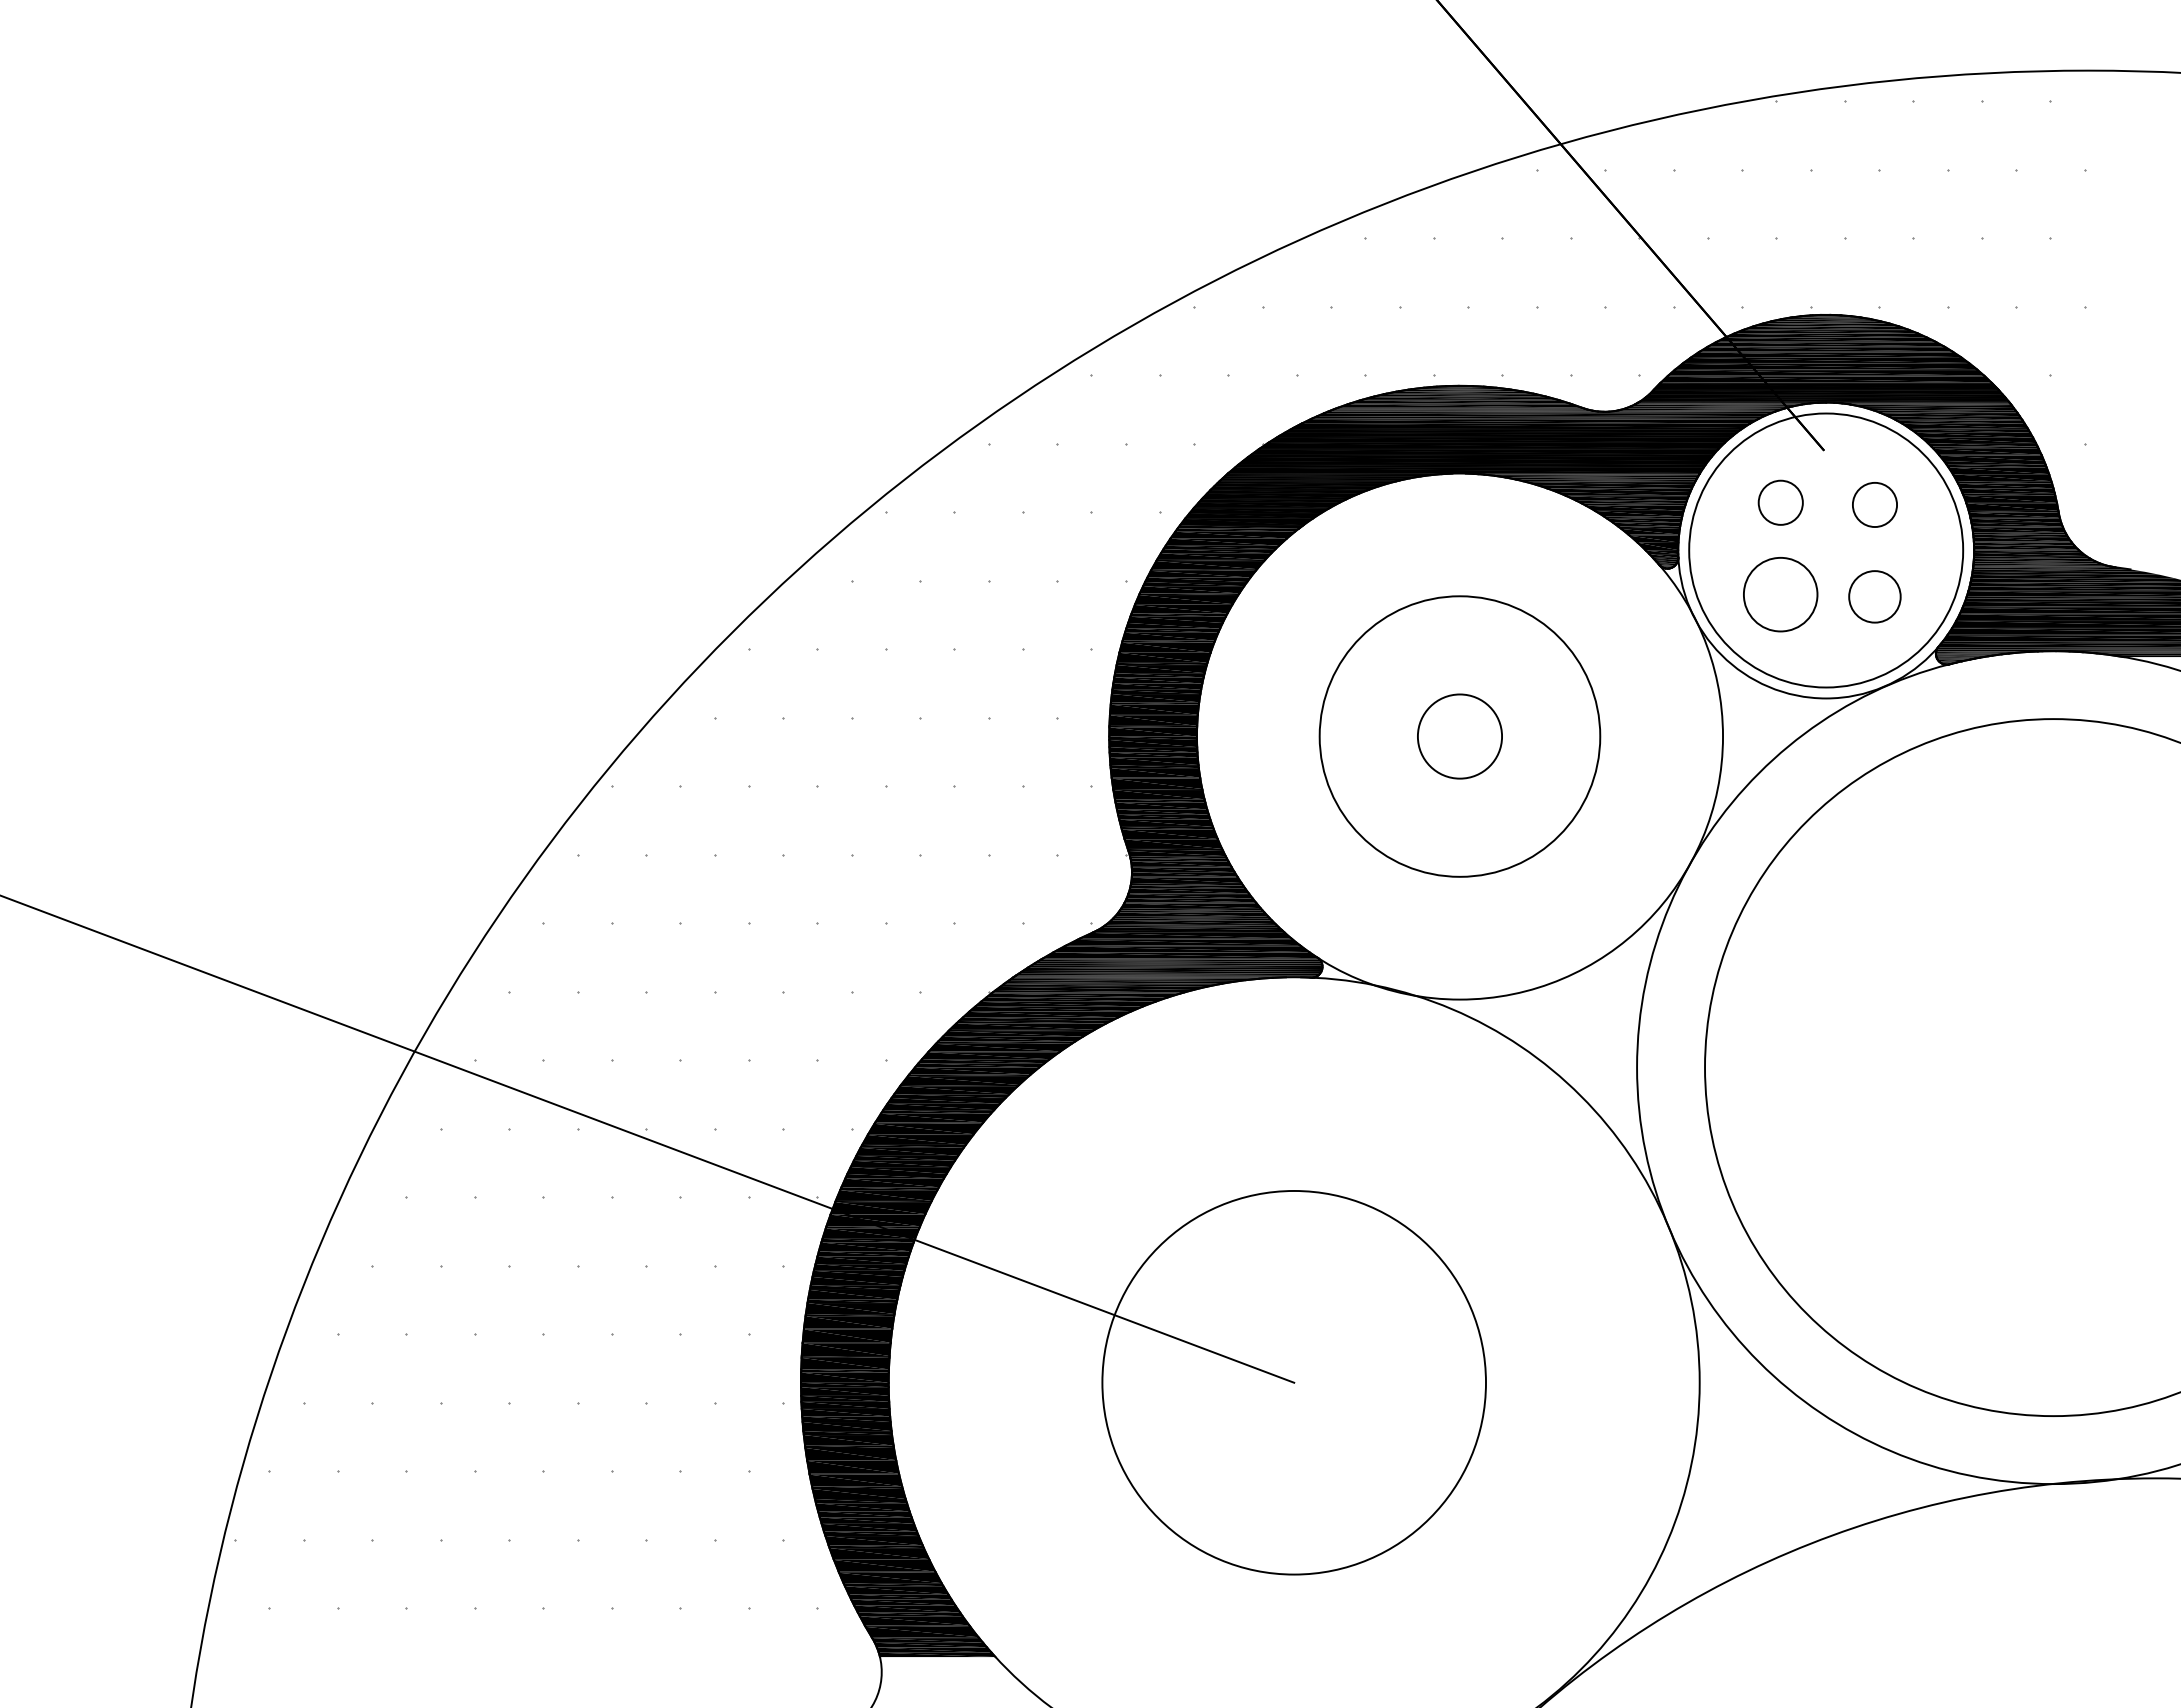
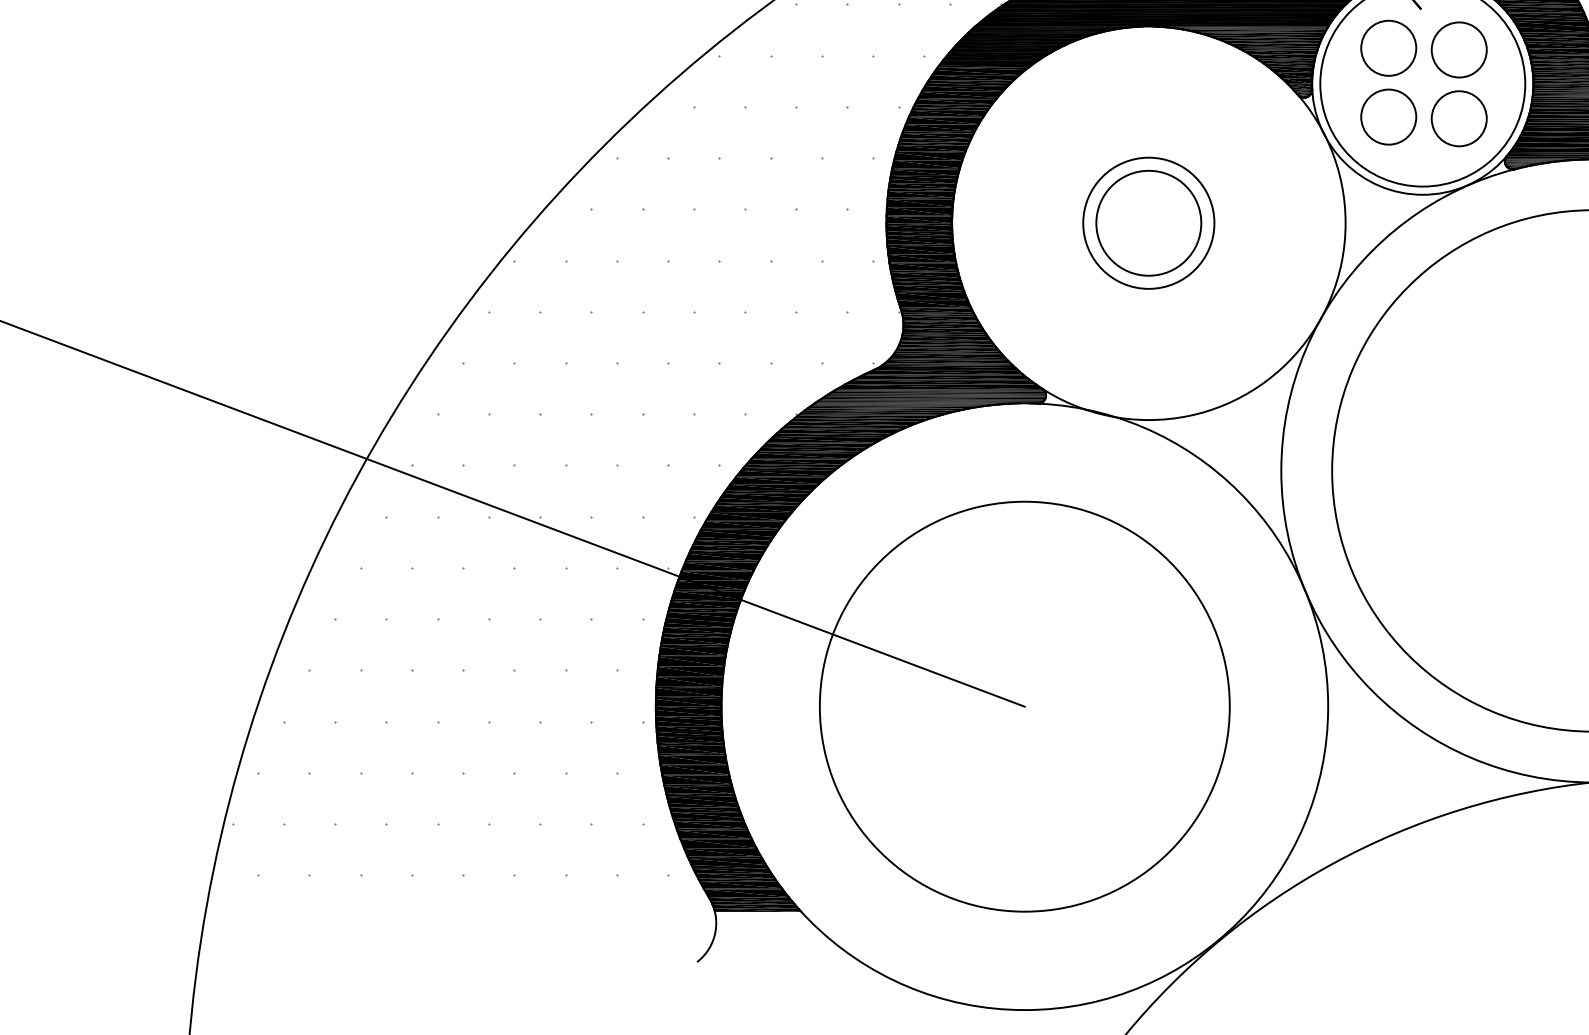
circle: (1780, 502) -> (1388, 48), size x1.67
circle: (1874, 504) -> (1458, 49), size x1.67
circle: (1874, 596) -> (1458, 118), size x1.43
circle: (1459, 736) -> (1148, 223), size x0.62
circle: (1459, 736) -> (1148, 223), size x1.67
circle: (1294, 1382) -> (1025, 706), size x1.43

